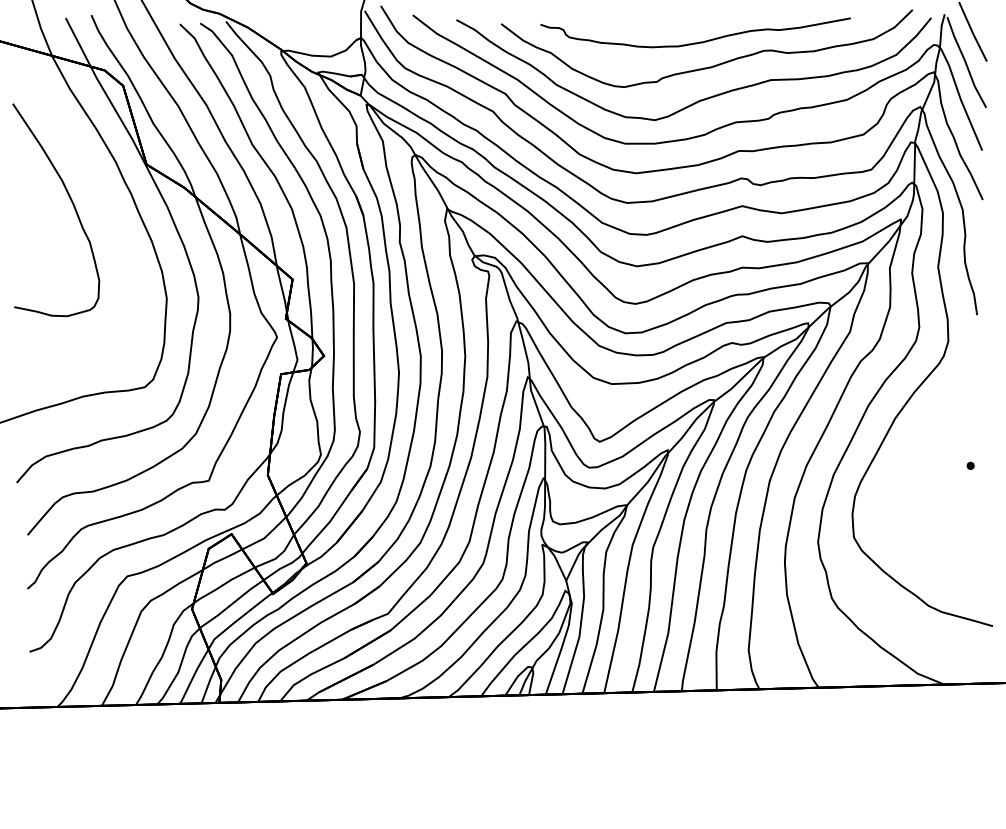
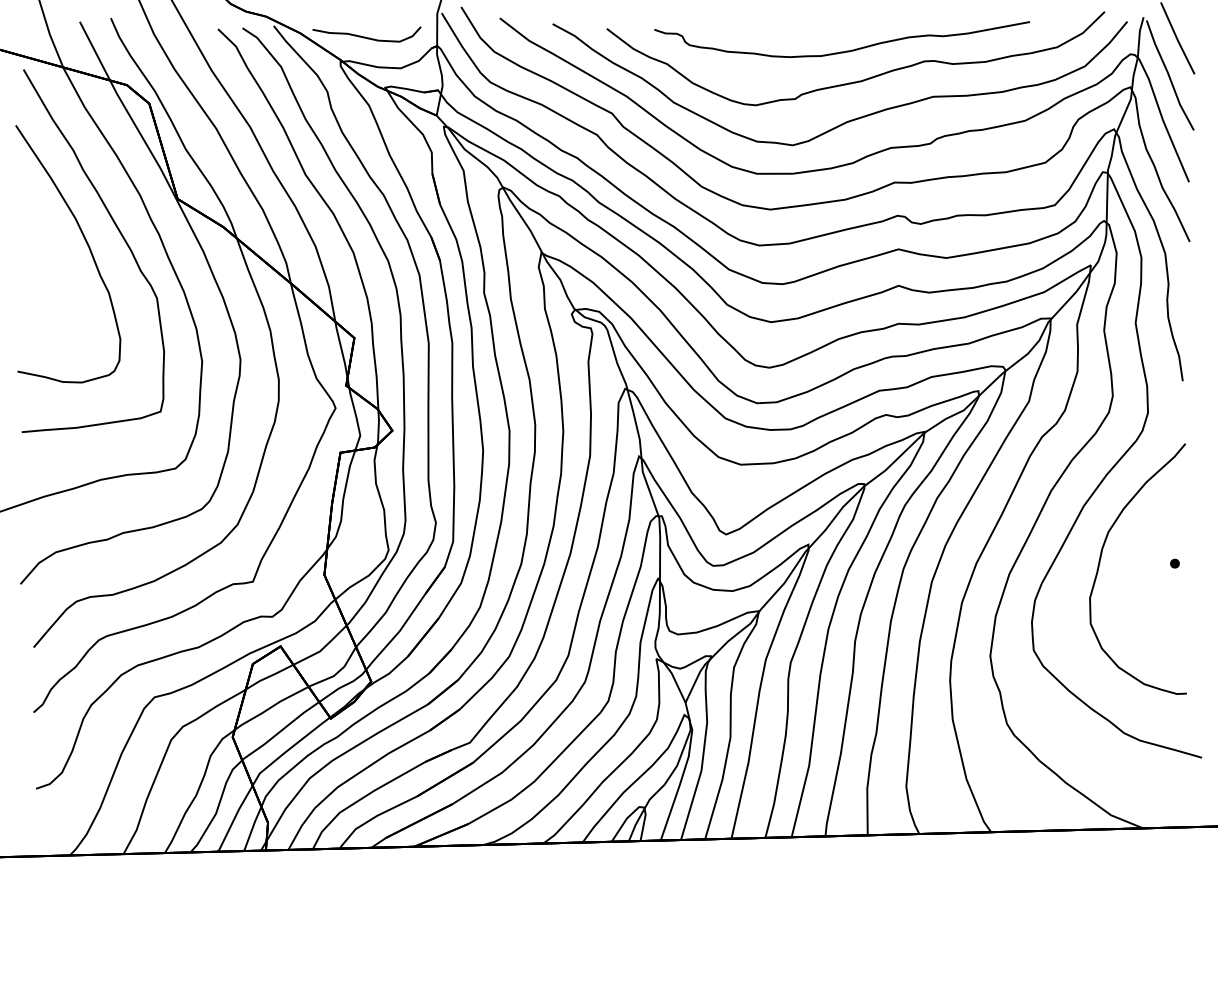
curve: (301, 30) -> (365, 36), added
curve: (97, 191) -> (118, 231), added
curve: (909, 465) -> (1100, 563), added

